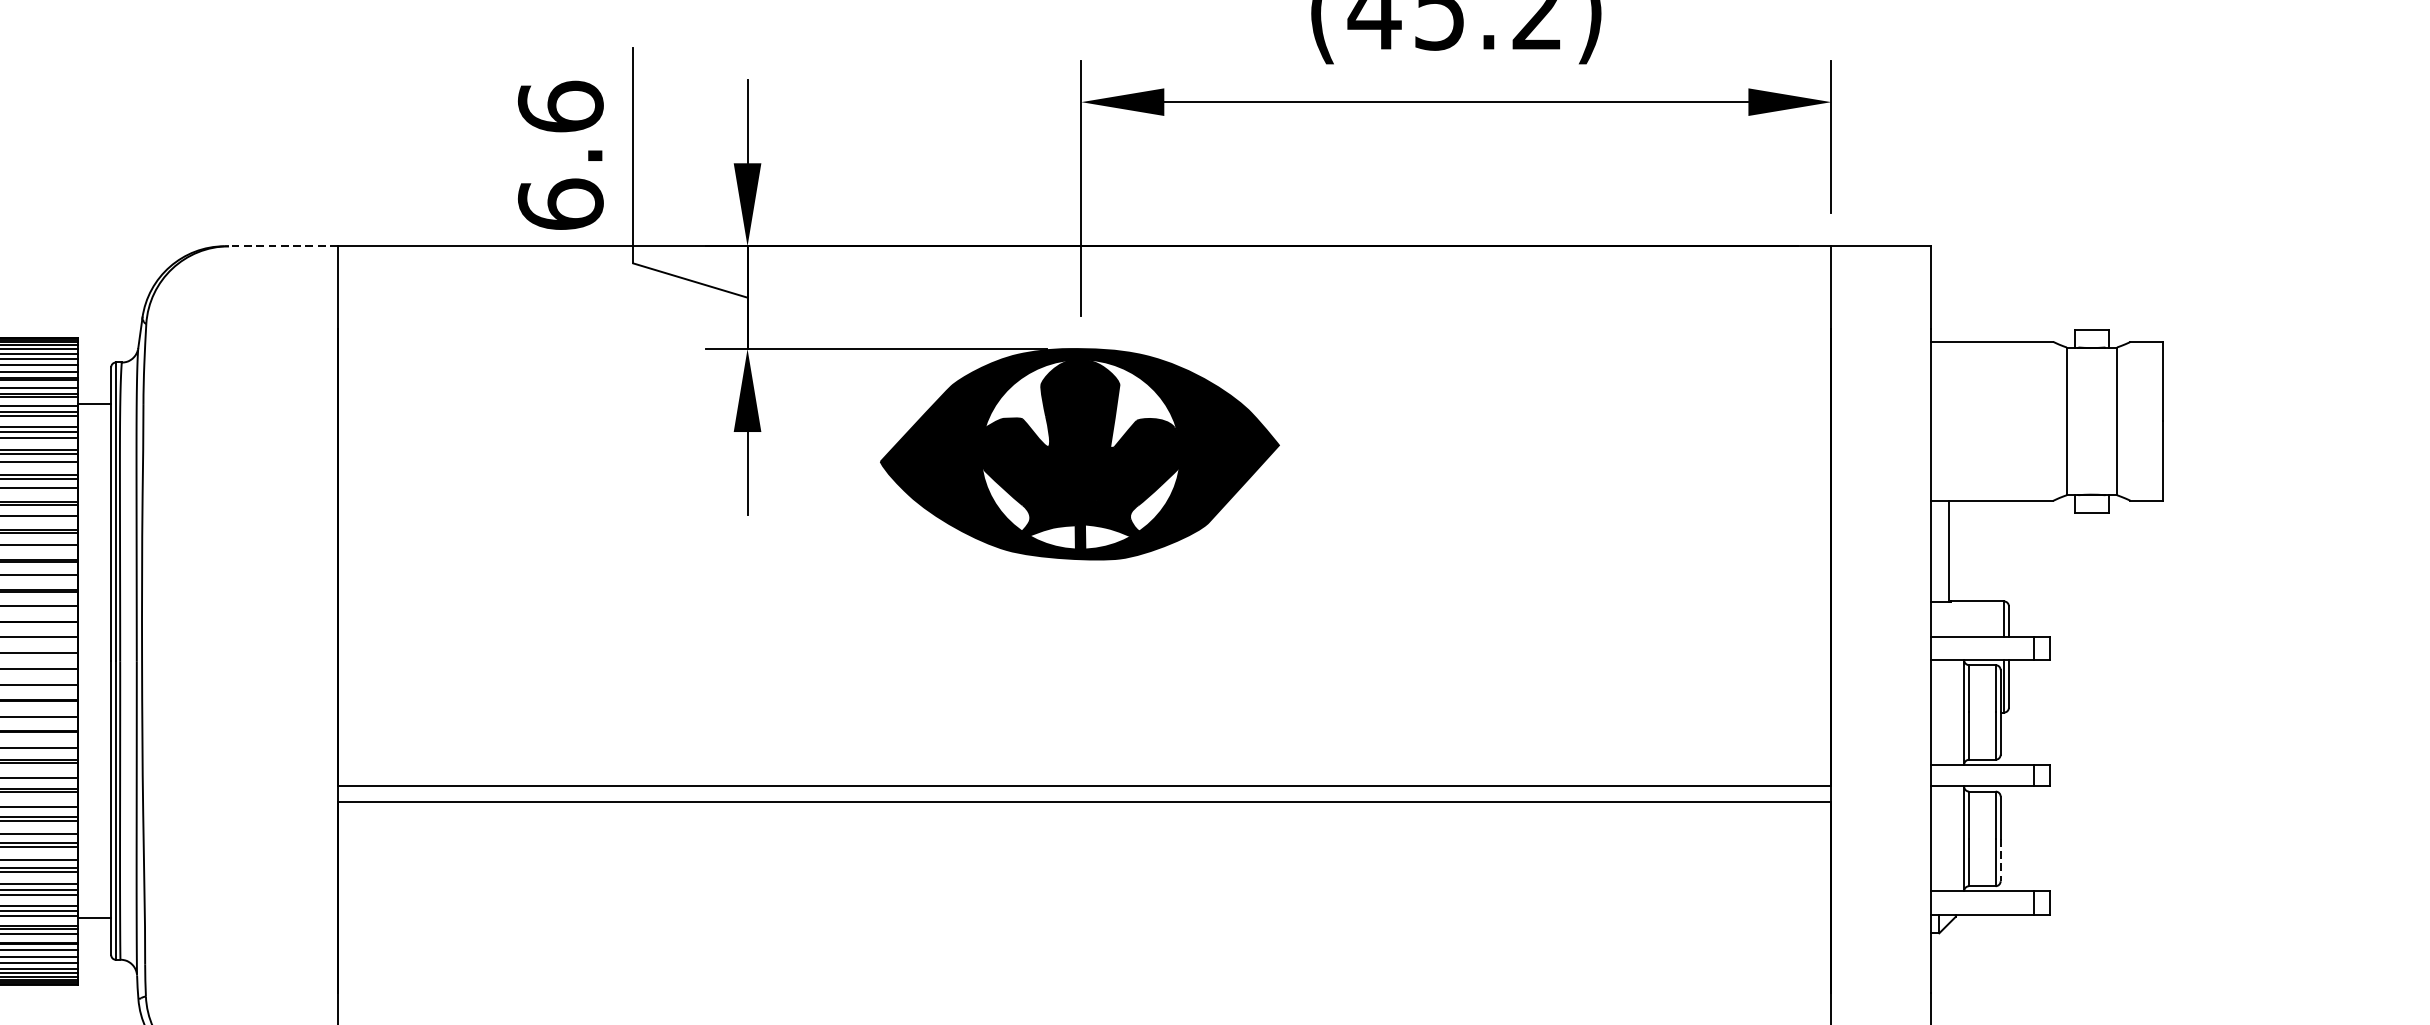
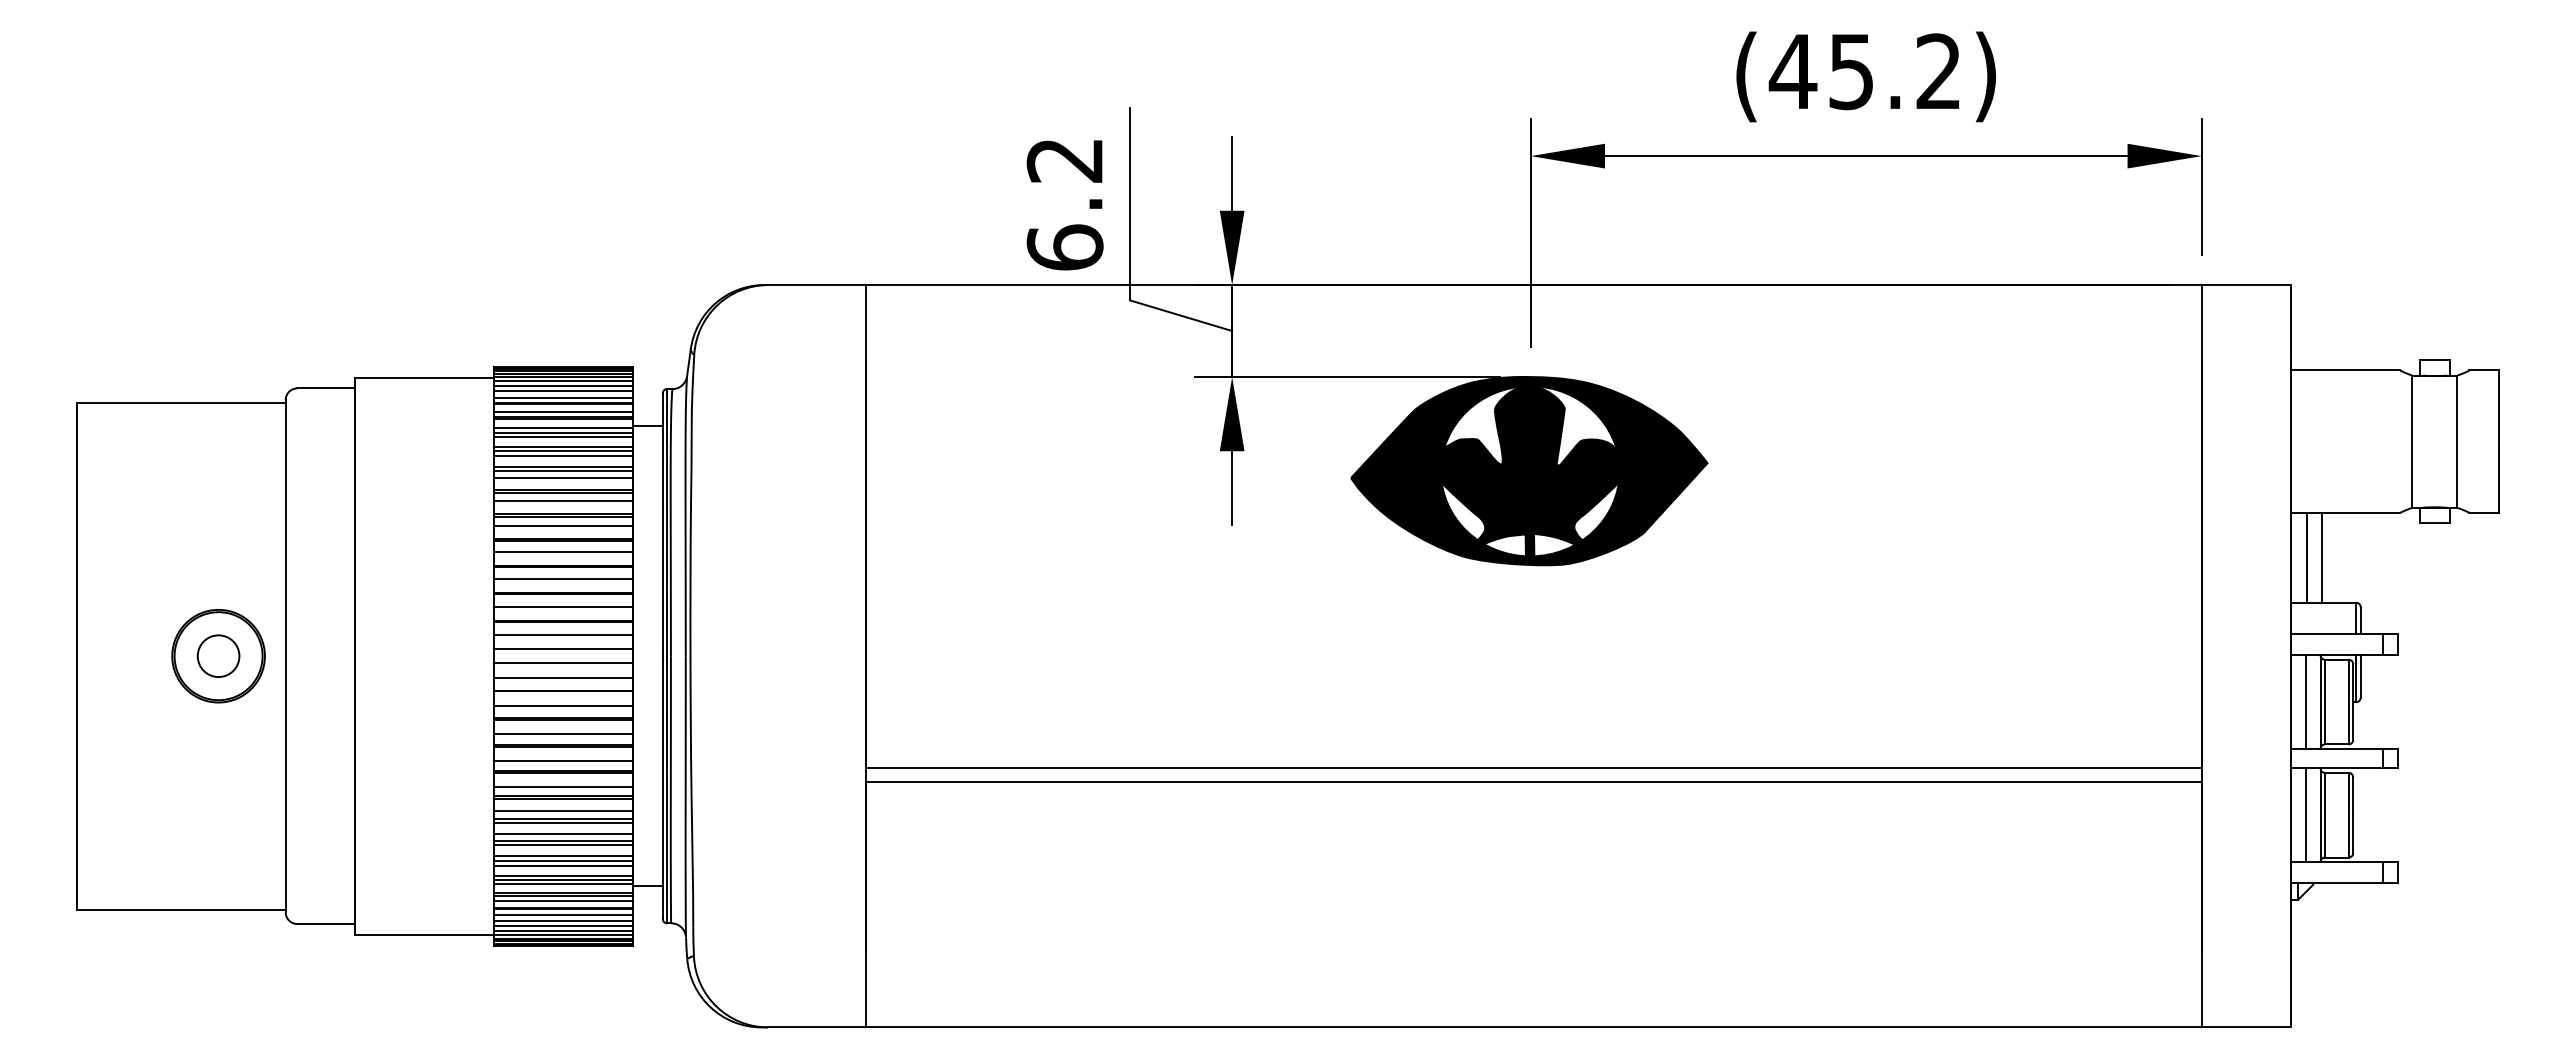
text: (560, 107) -> (1064, 160), 6.6 -> 6.2
line: (282, 246) -> (816, 285), dashed -> solid
line: (1966, 550) -> (2322, 557), added
line: (1947, 712) -> (2305, 702), added
line: (1947, 839) -> (2305, 815), added
line: (2000, 860) -> (2353, 834), dashed -> solid

